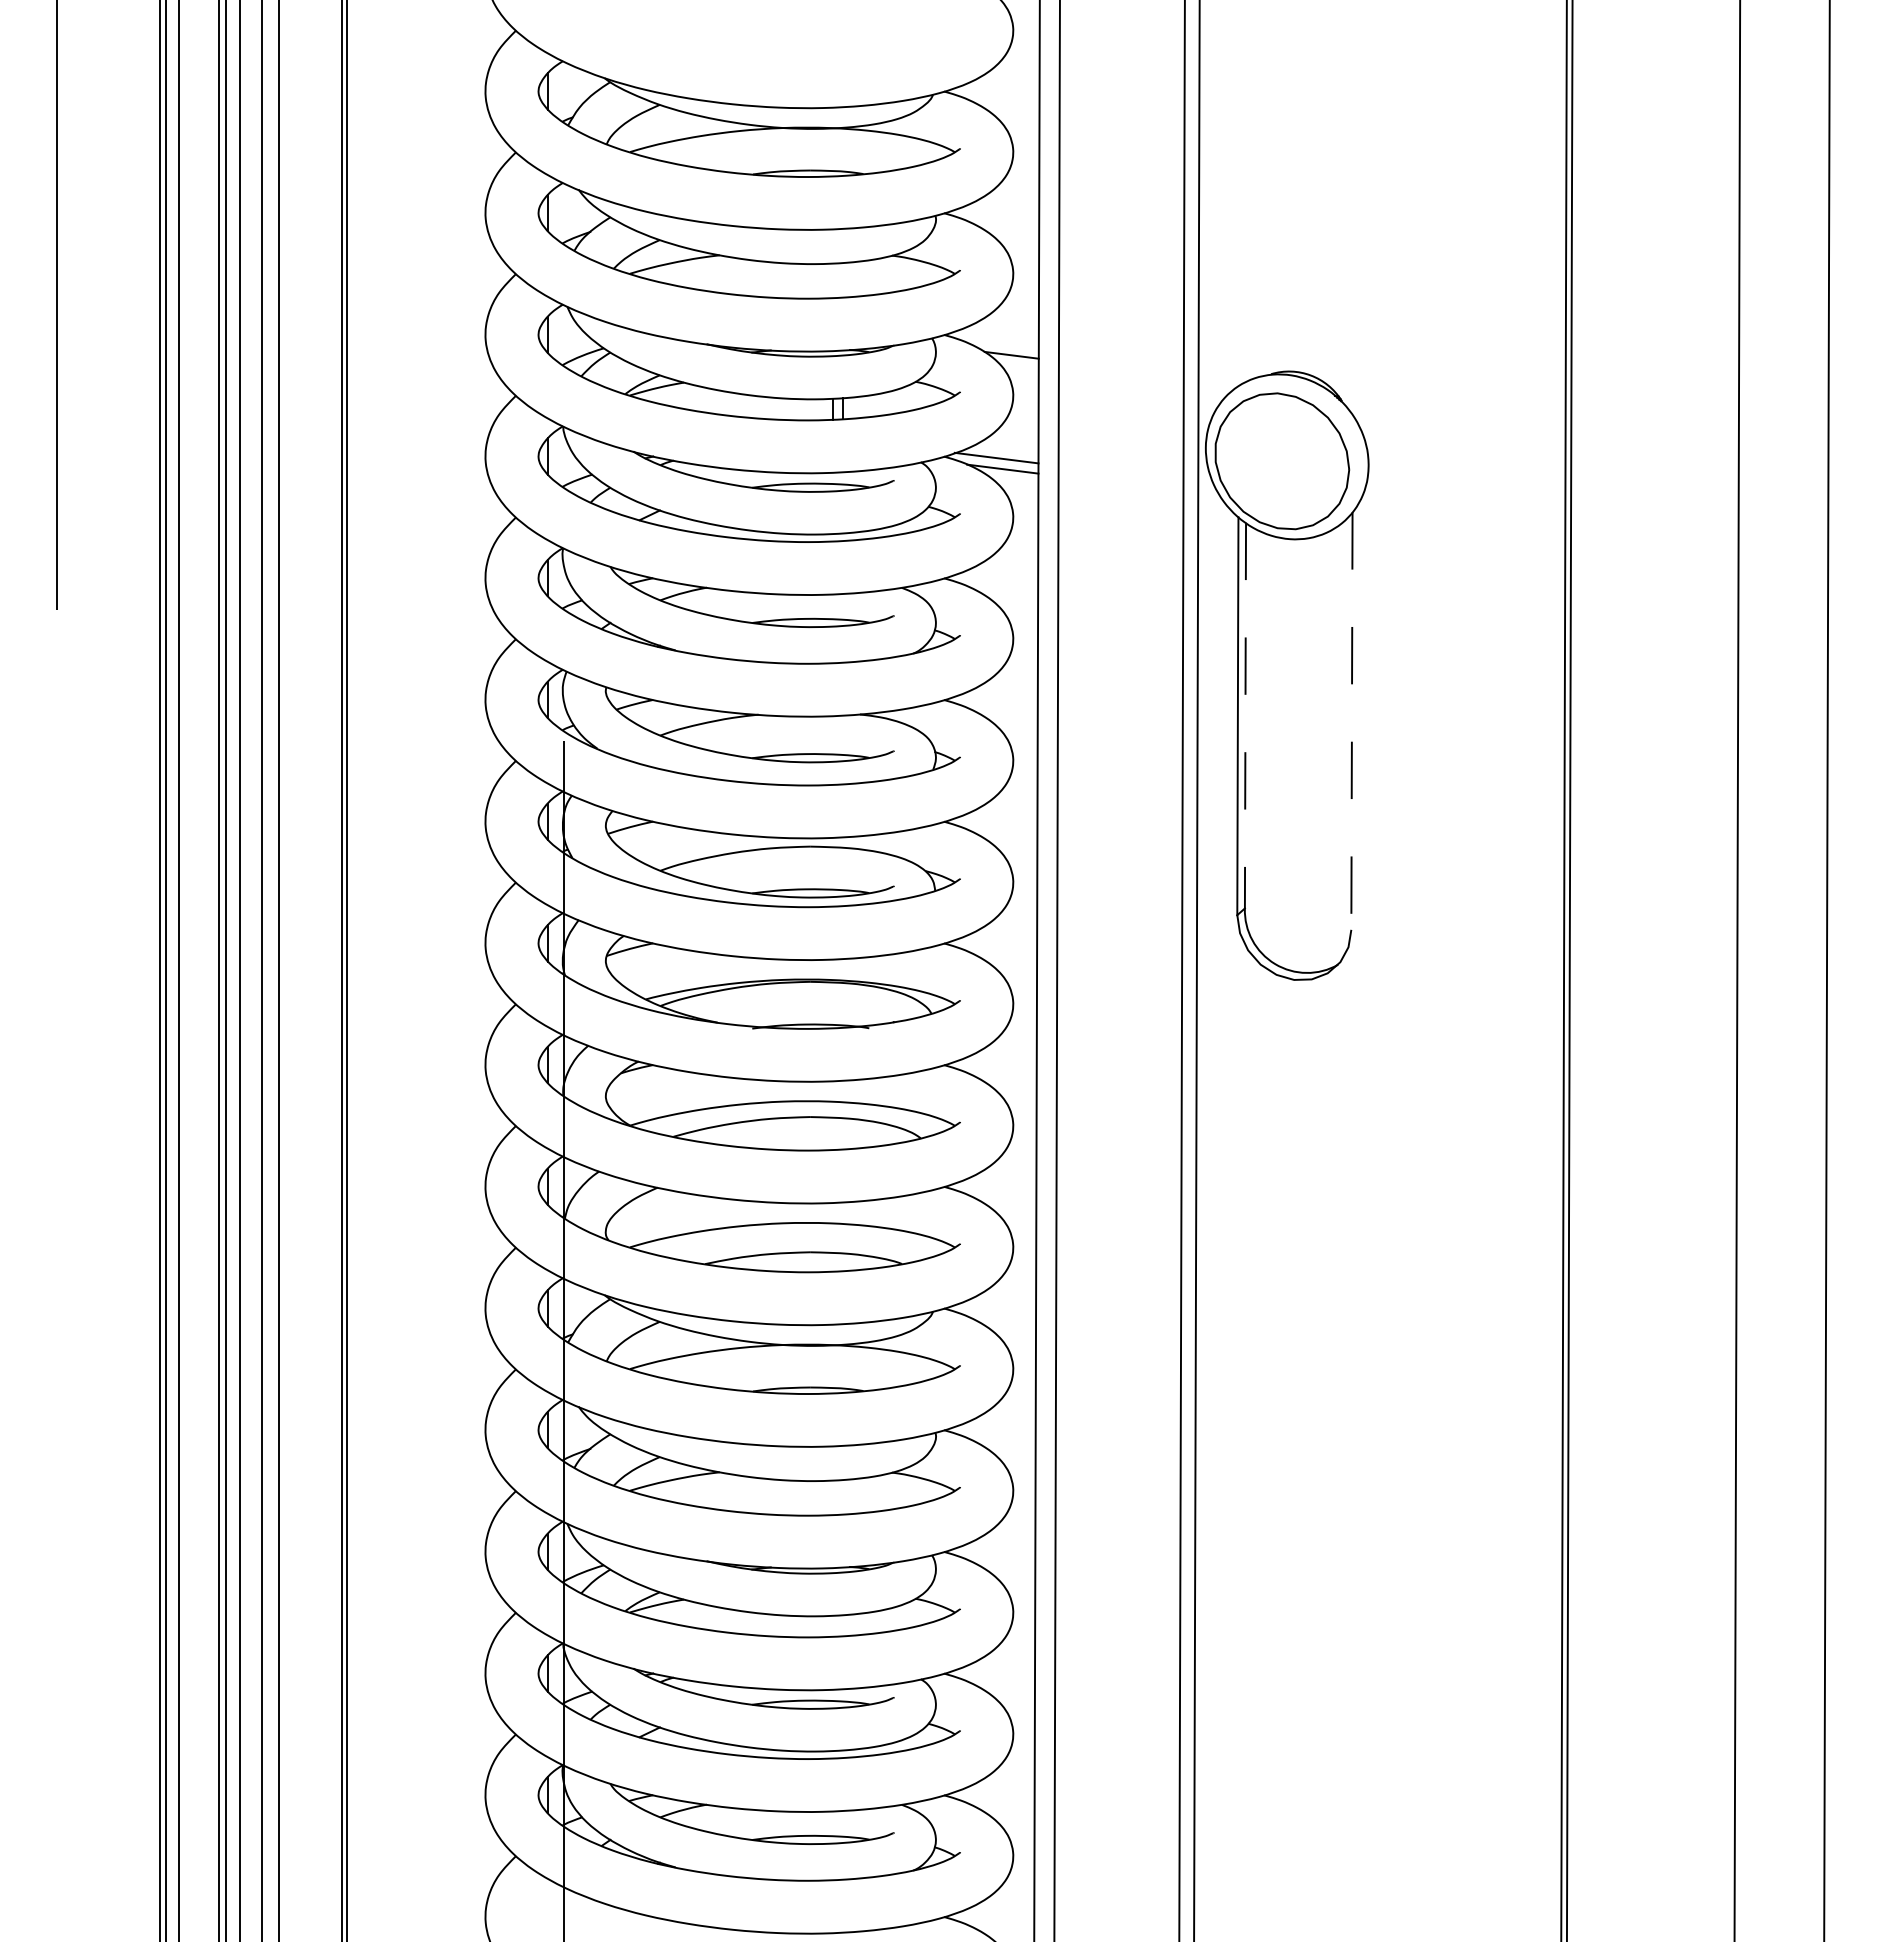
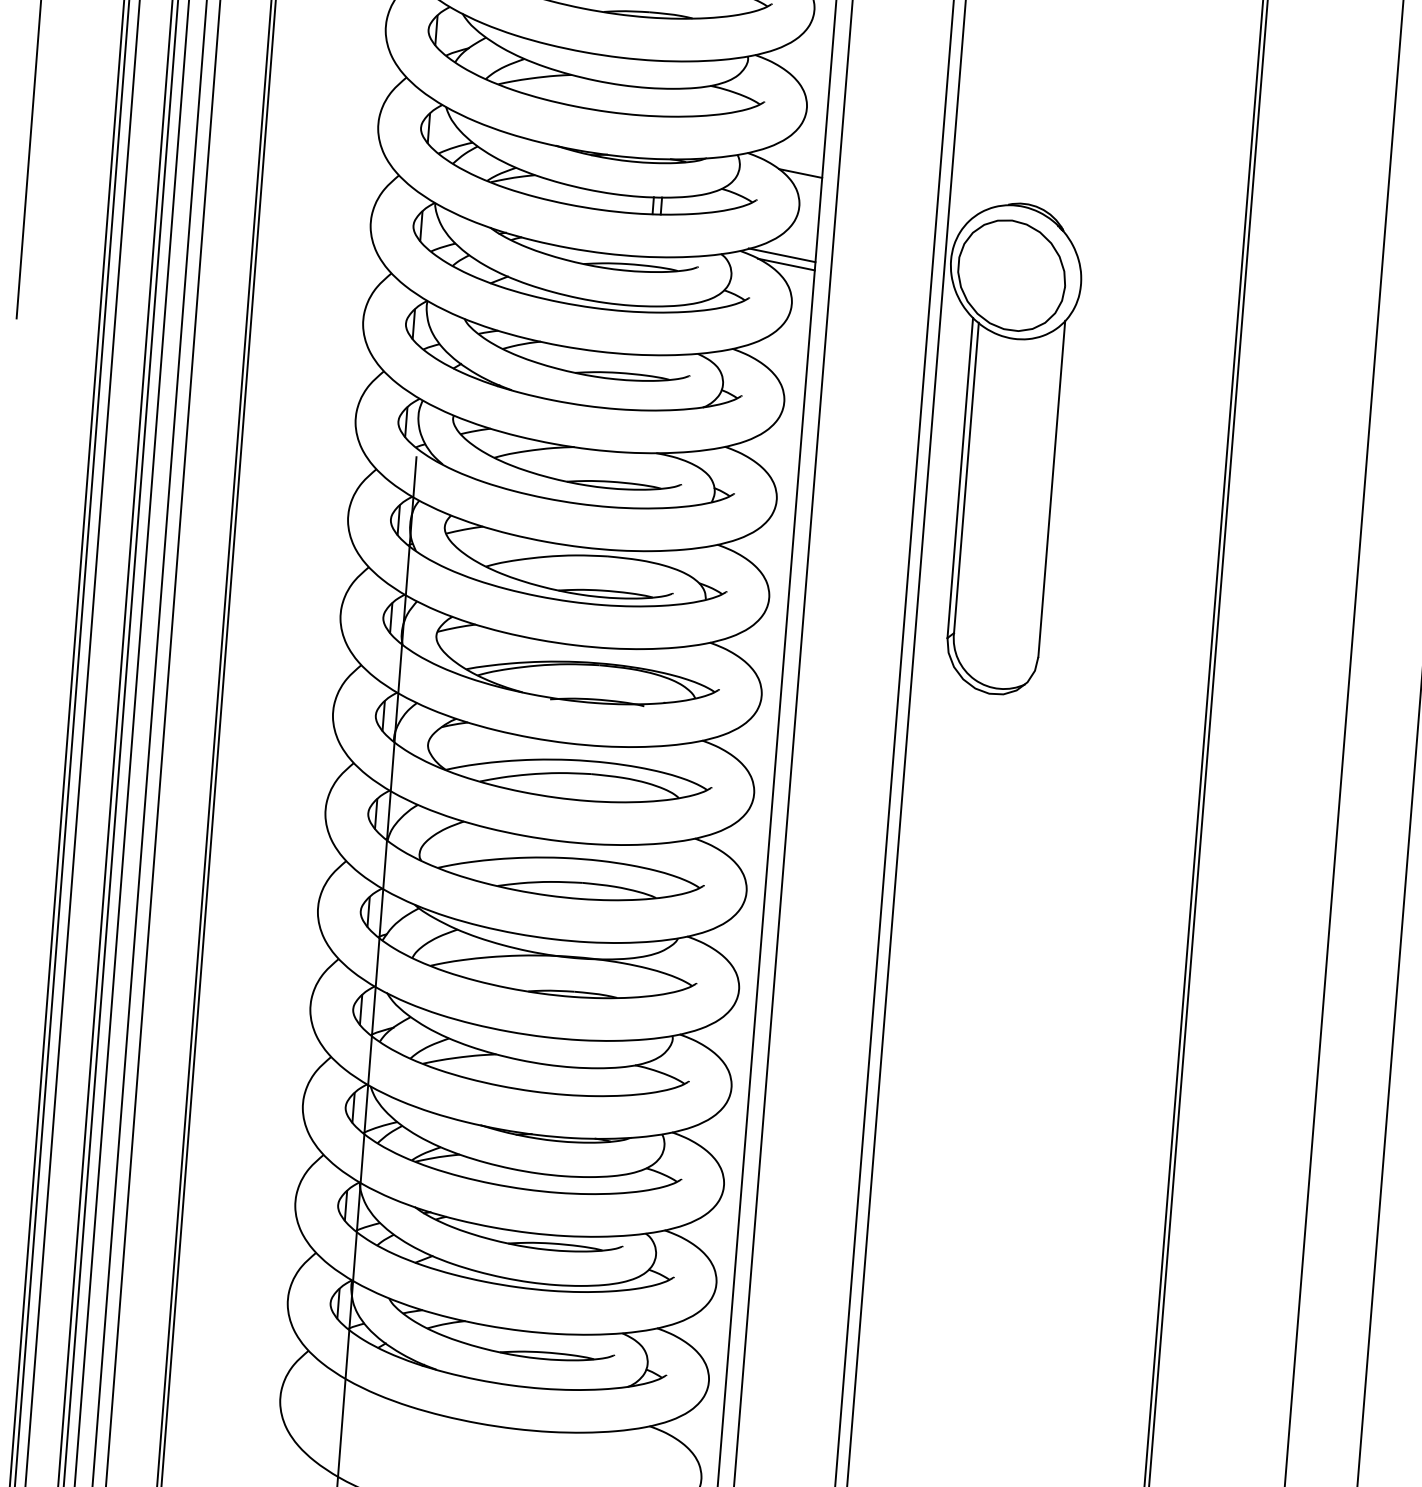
line: (1245, 715) -> (966, 477), dashed -> solid
line: (1351, 721) -> (1051, 489), dashed -> solid

